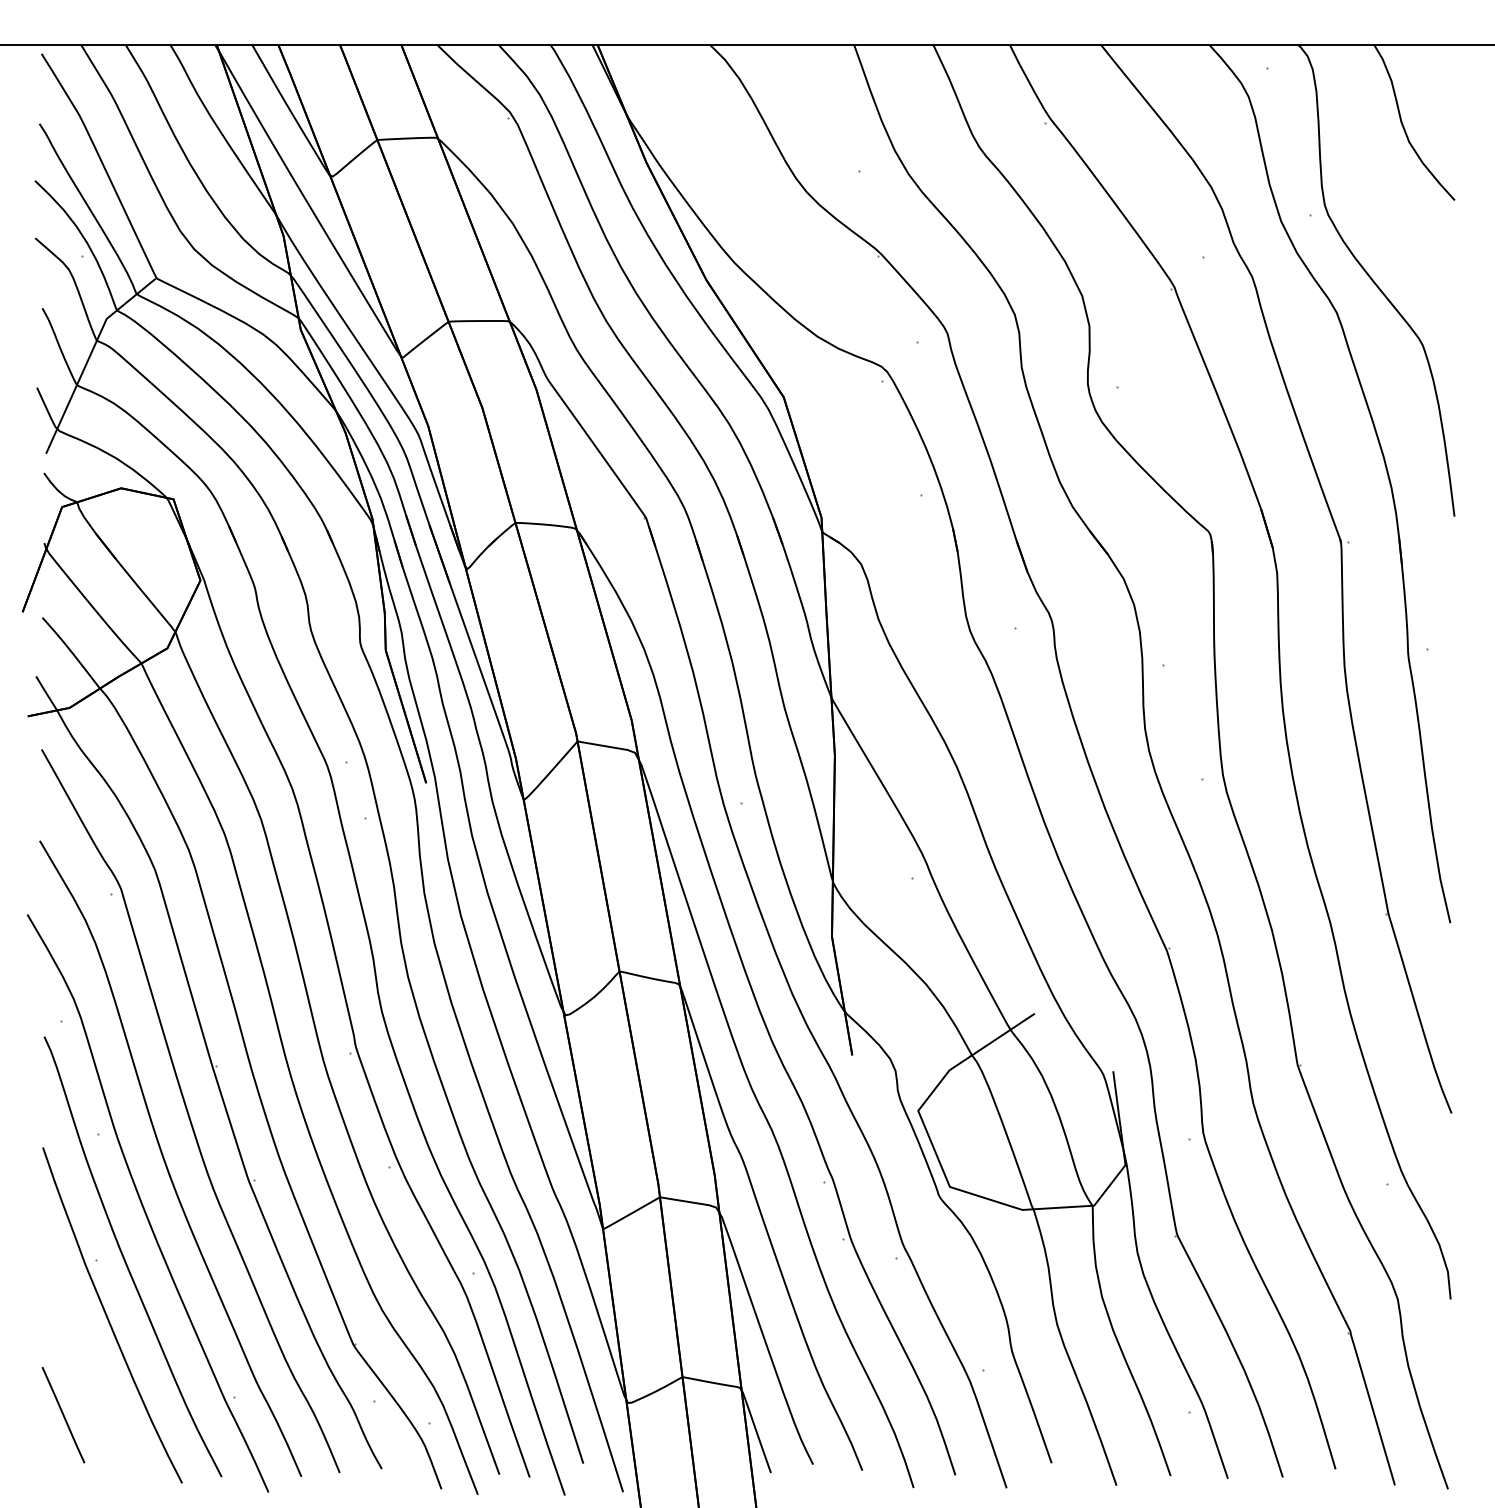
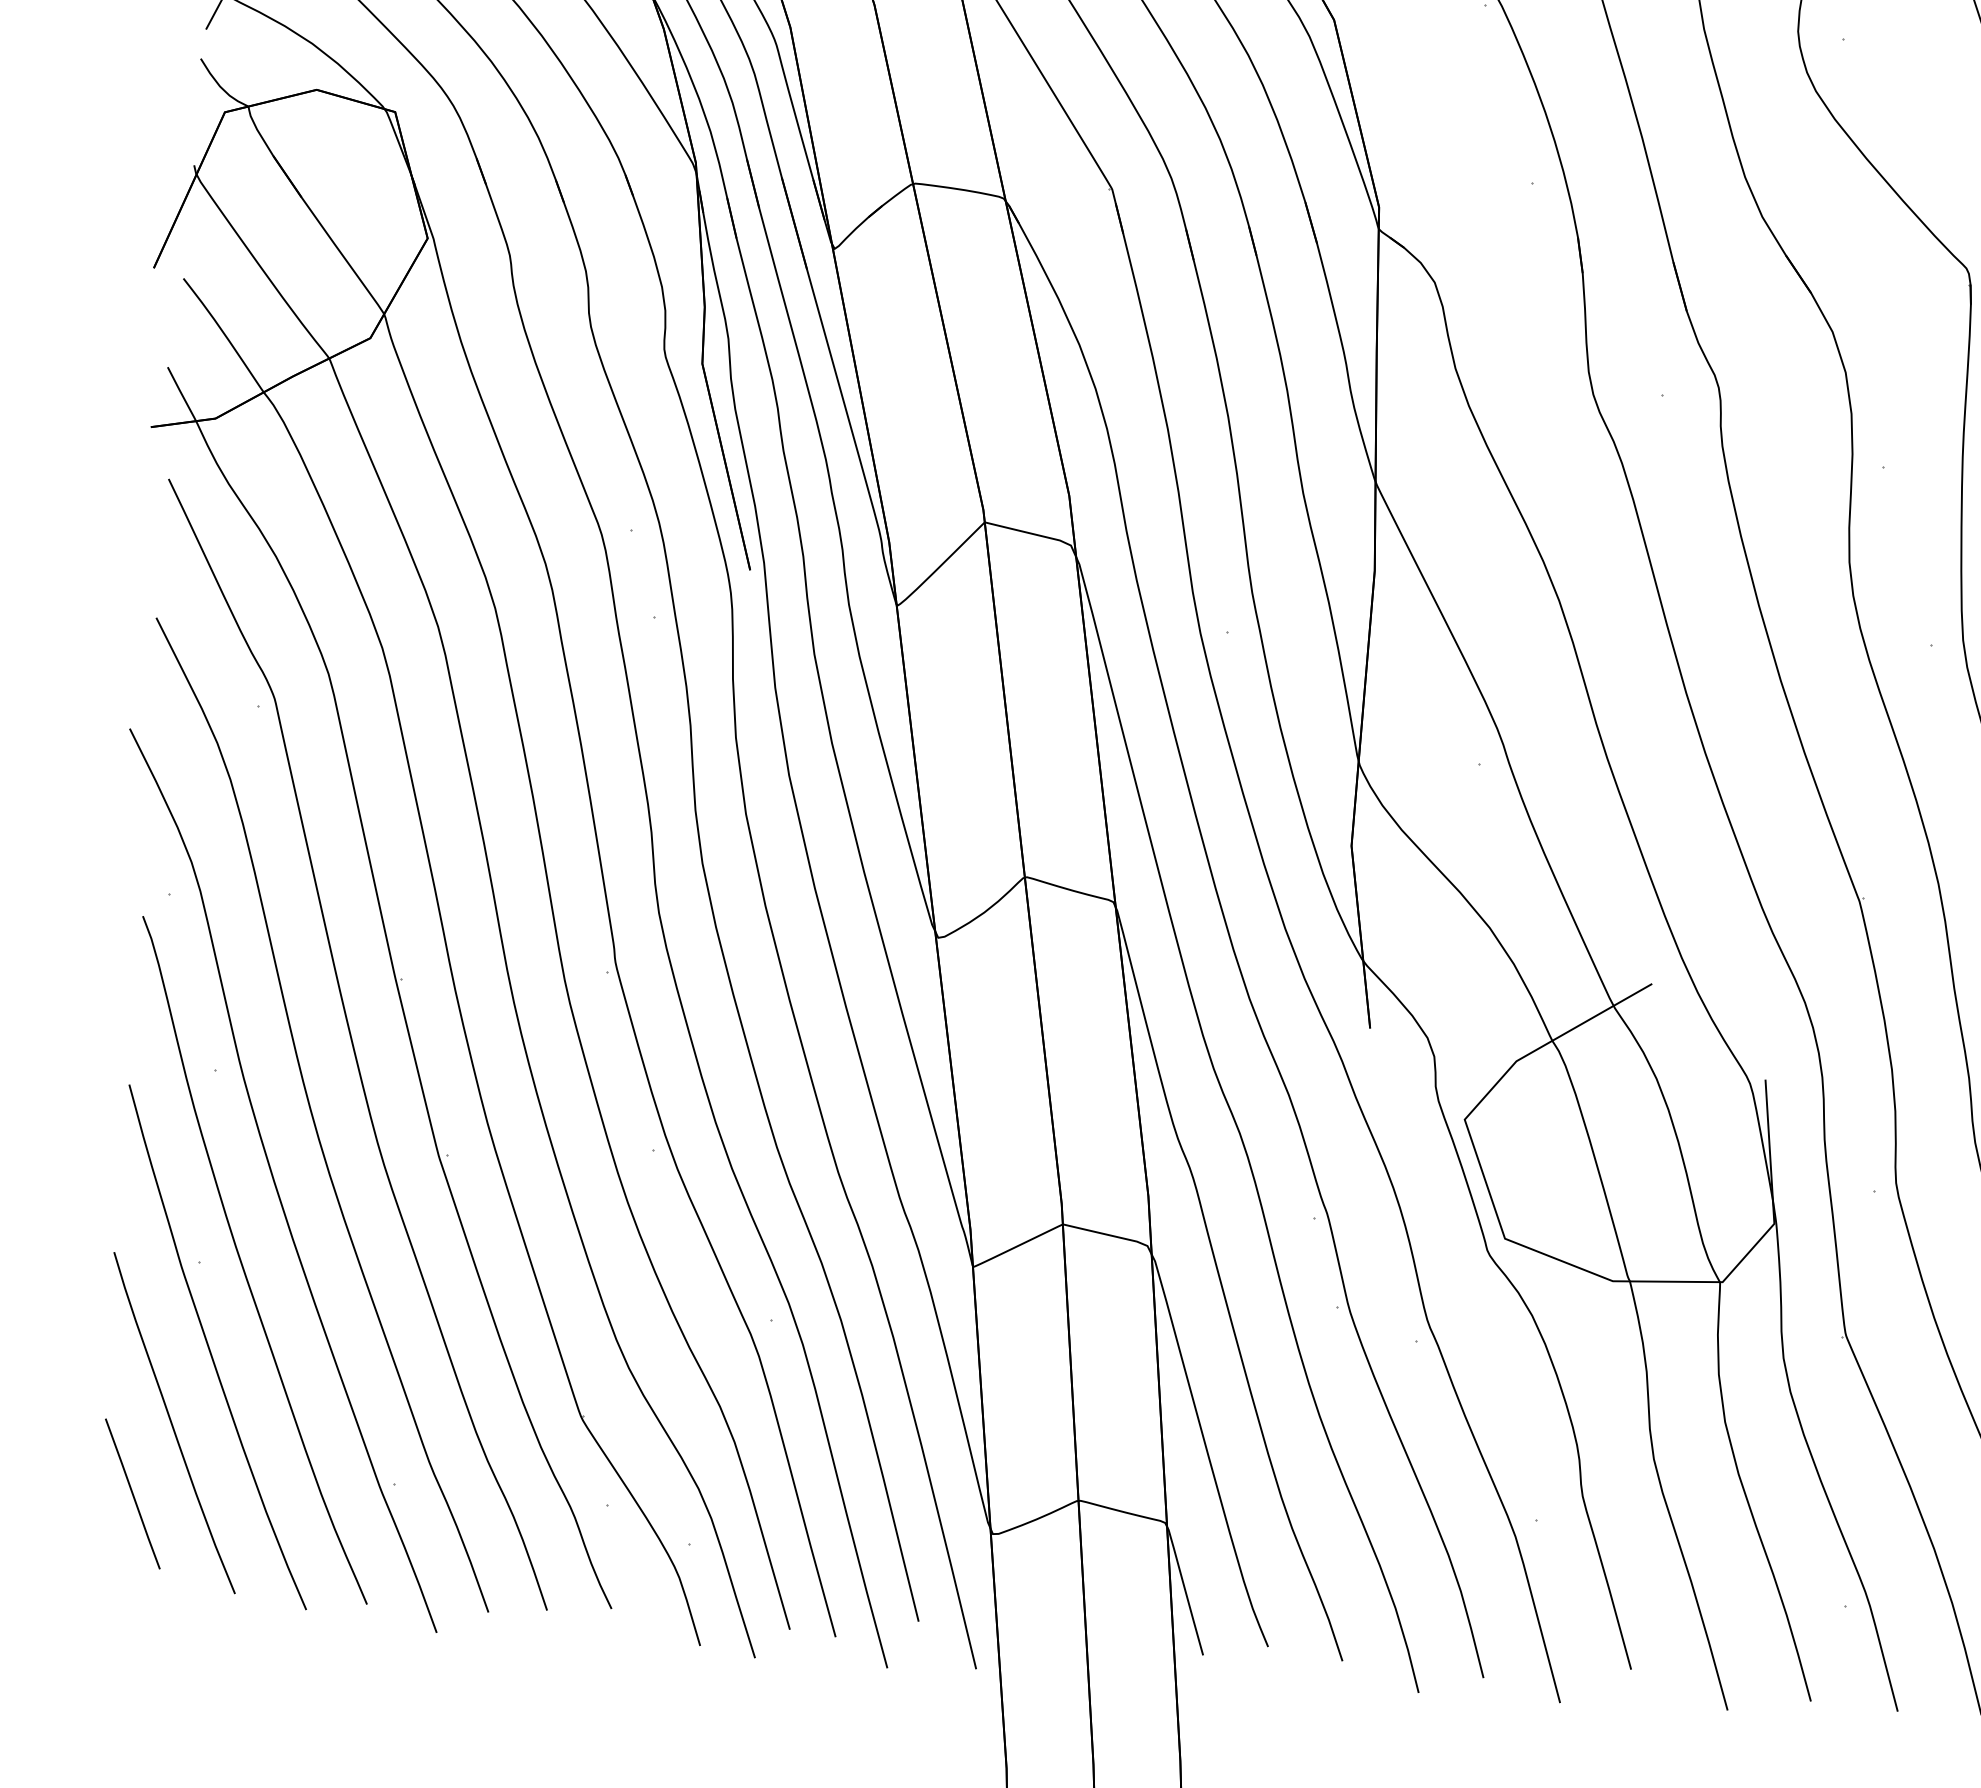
curve: (86, 1366) -> (172, 1422), added

